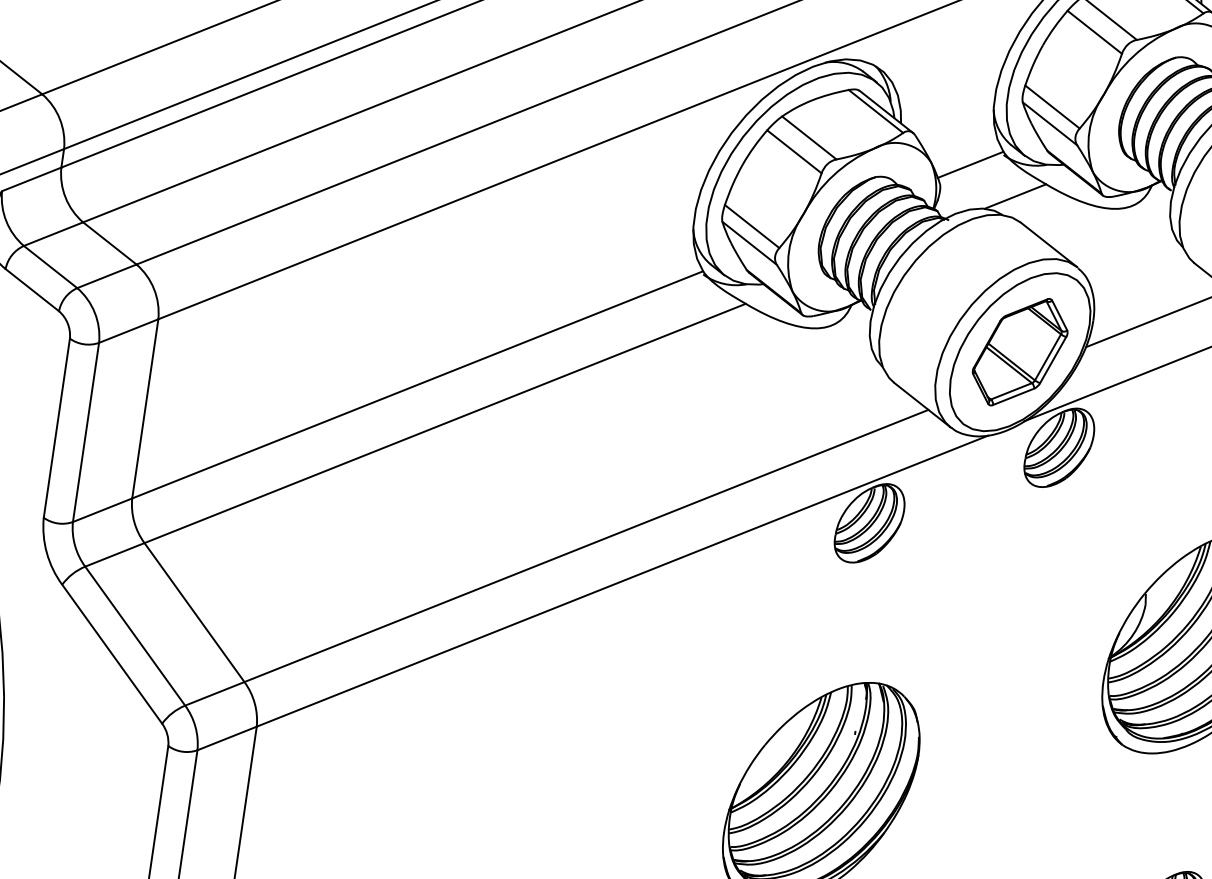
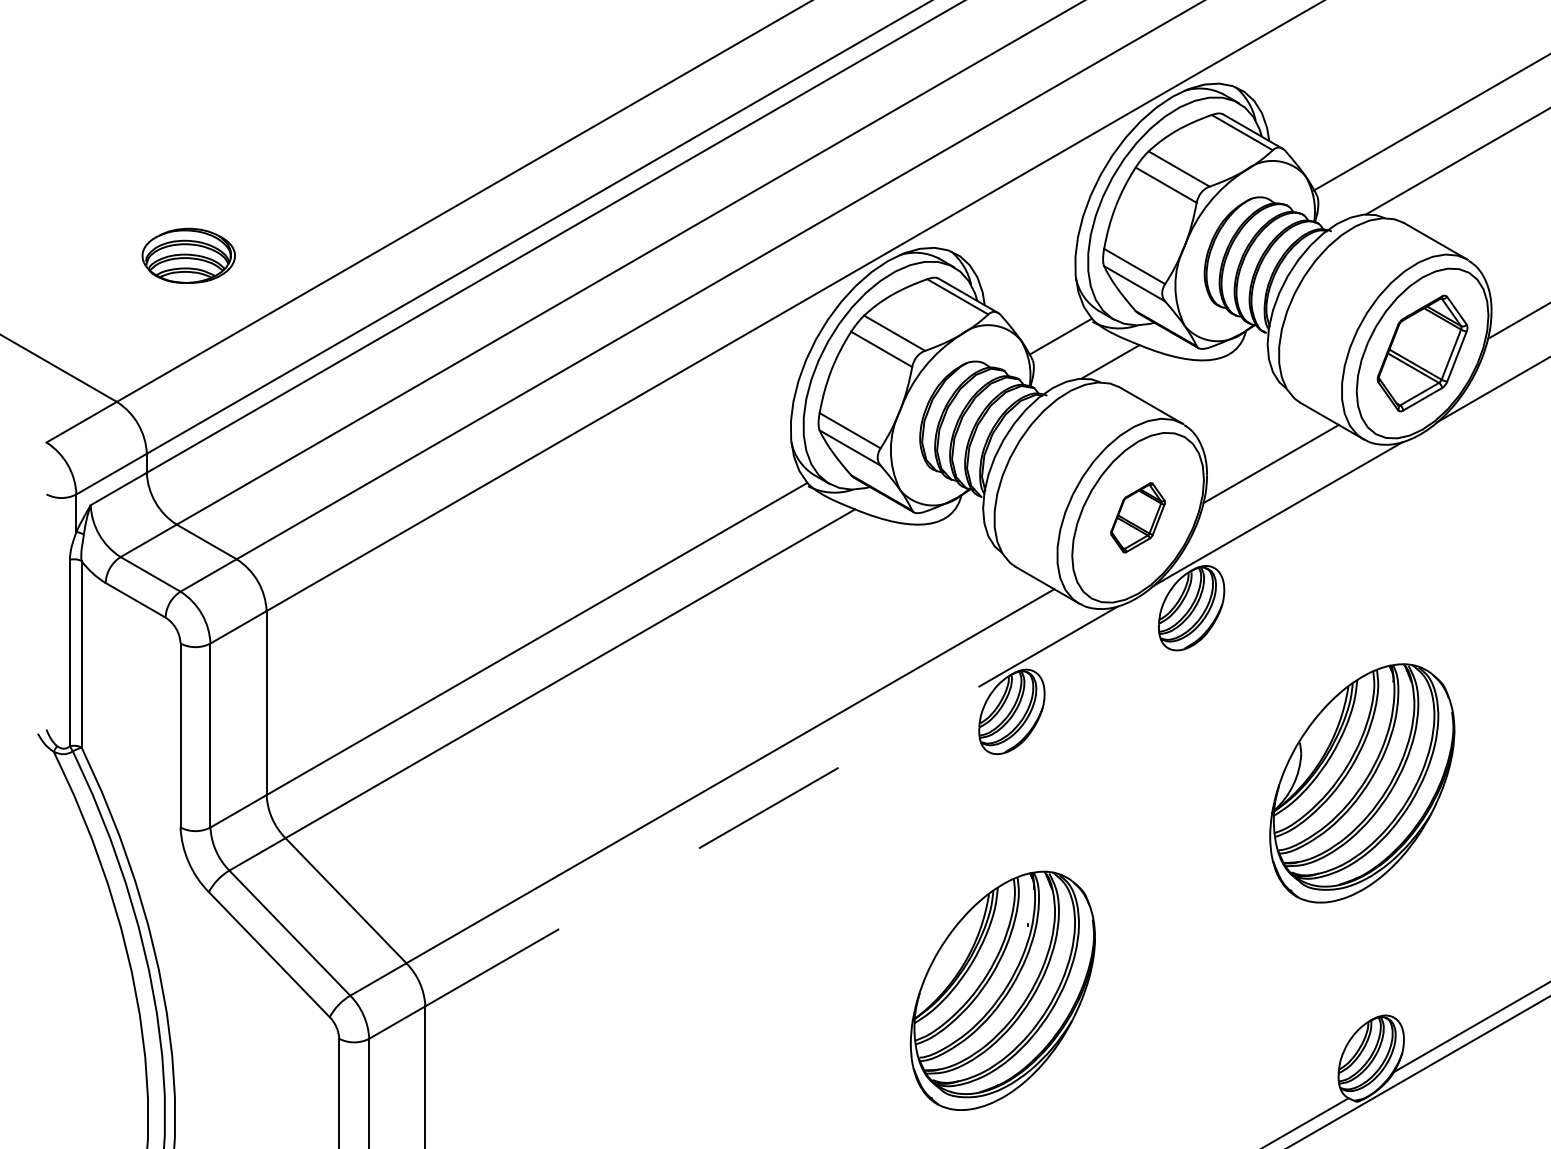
part: (1019, 351) -> (1137, 517), size x0.6
line: (622, 581) -> (771, 806), solid -> dashed

